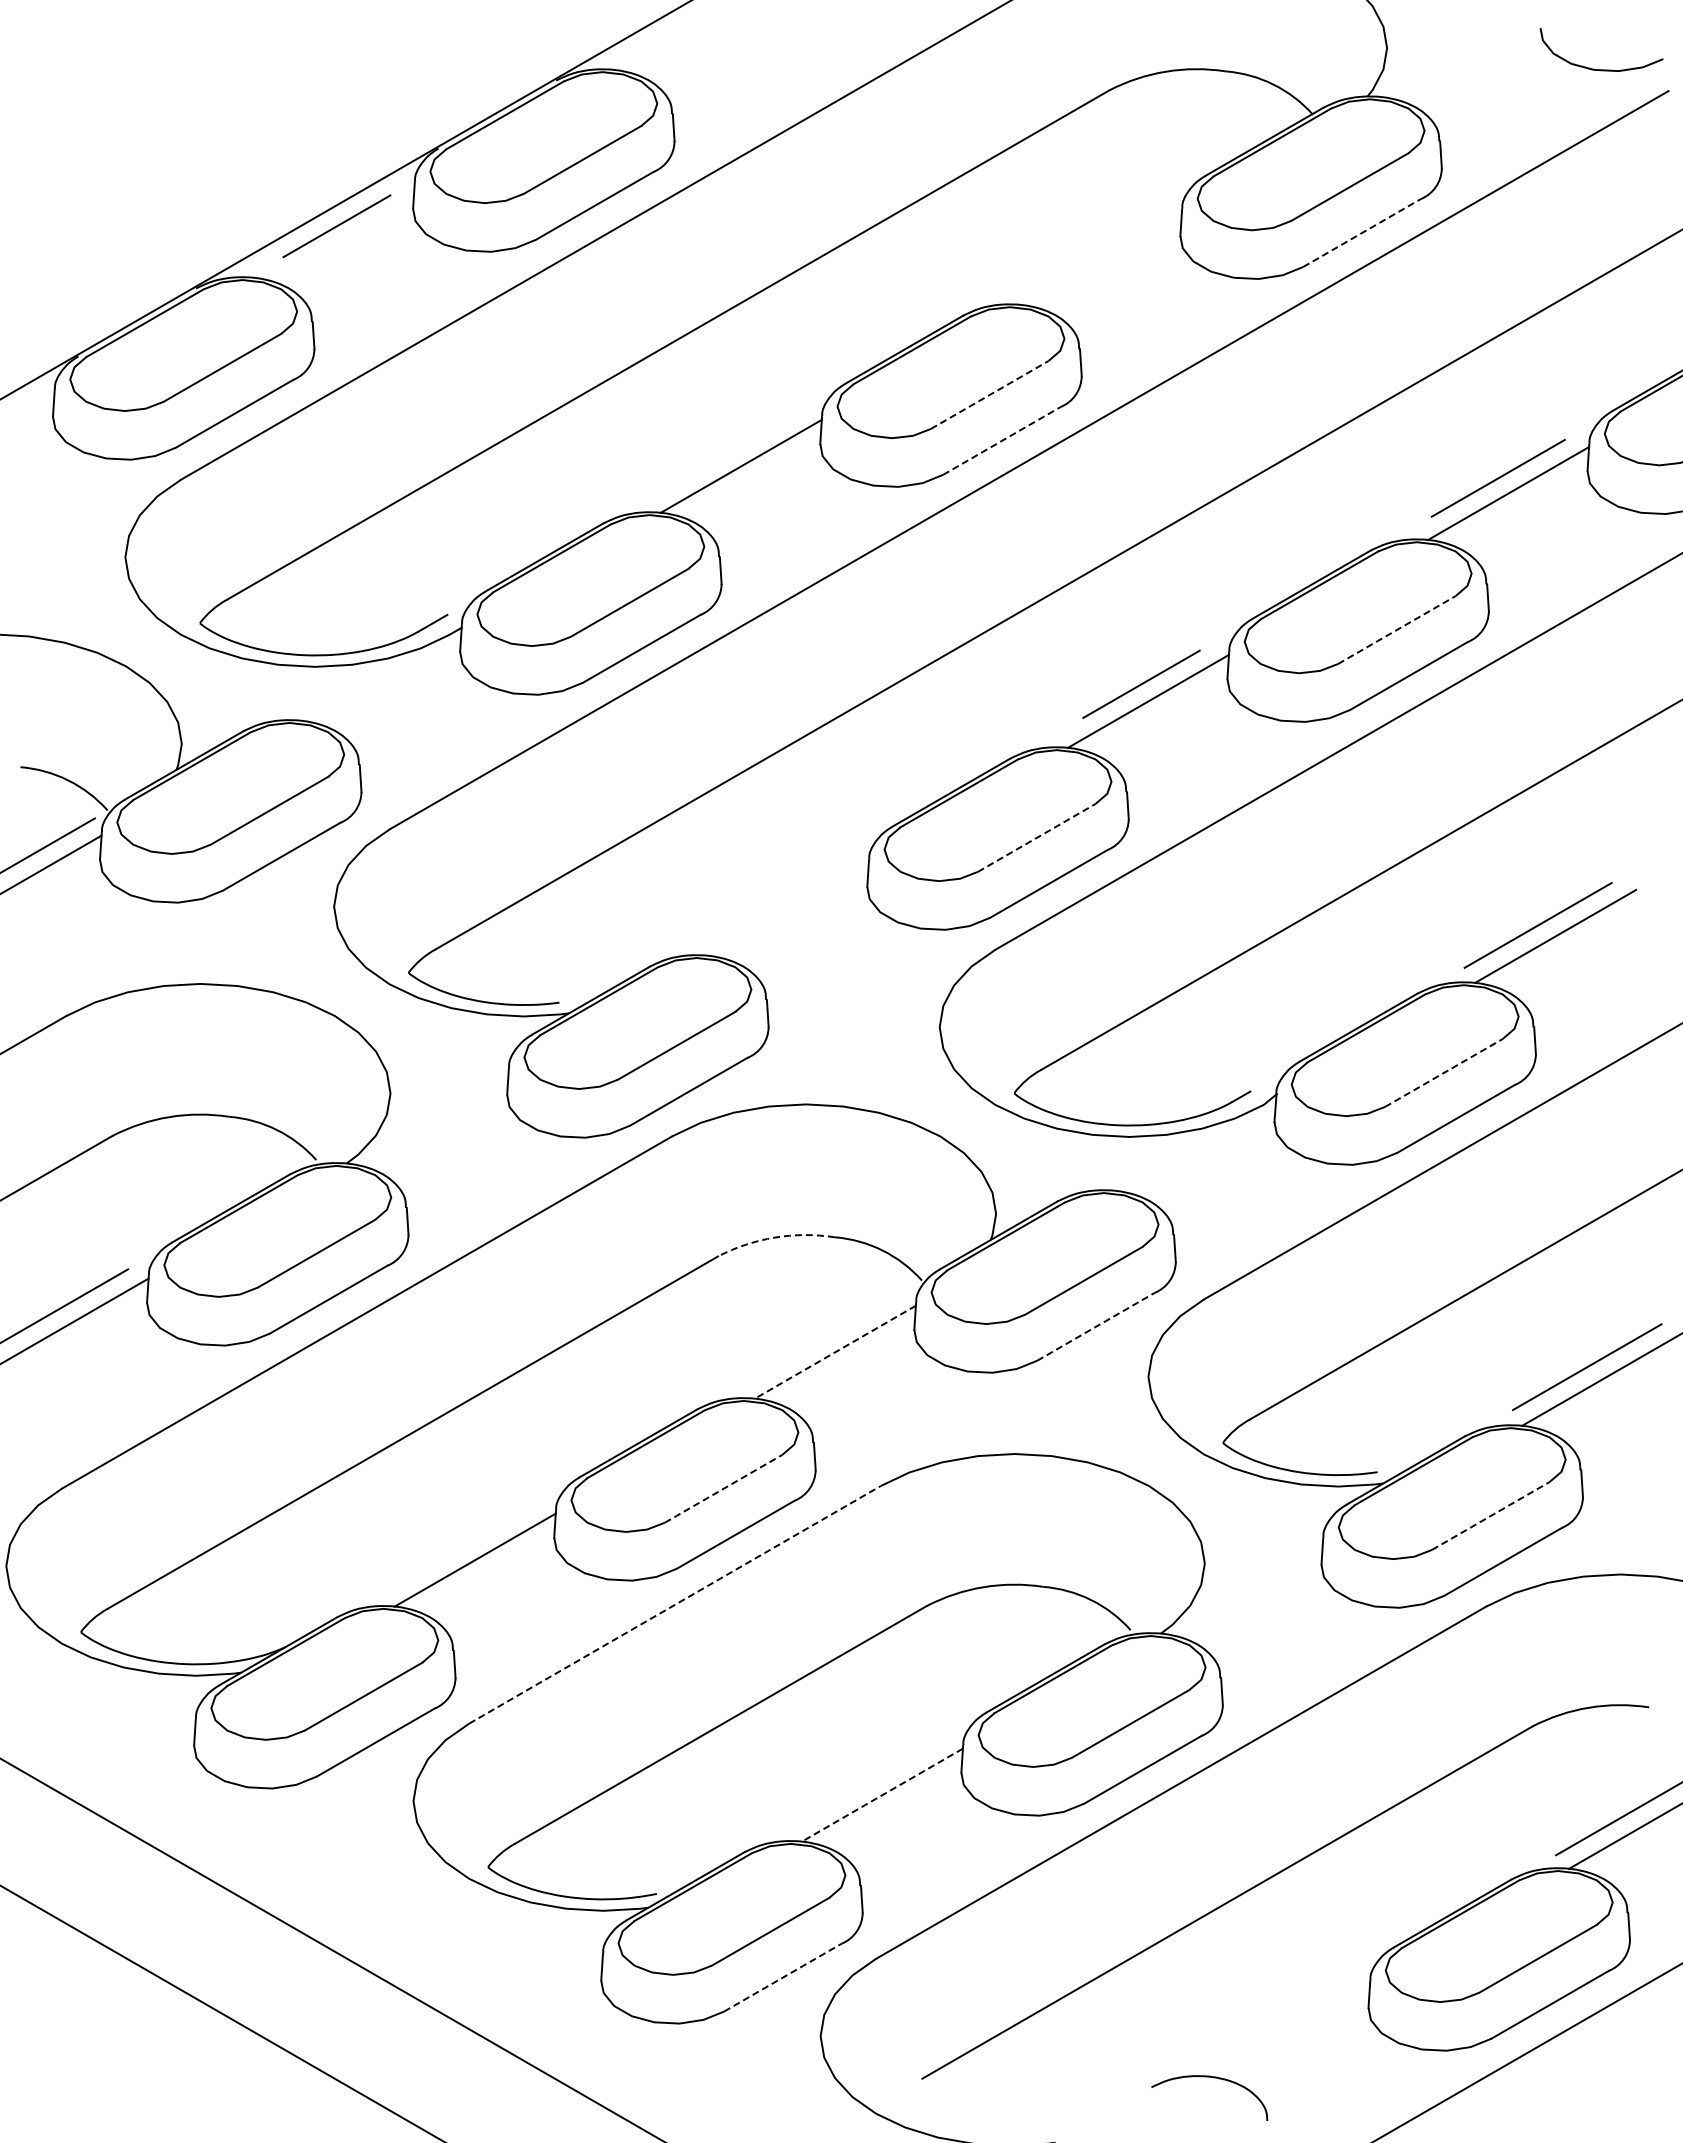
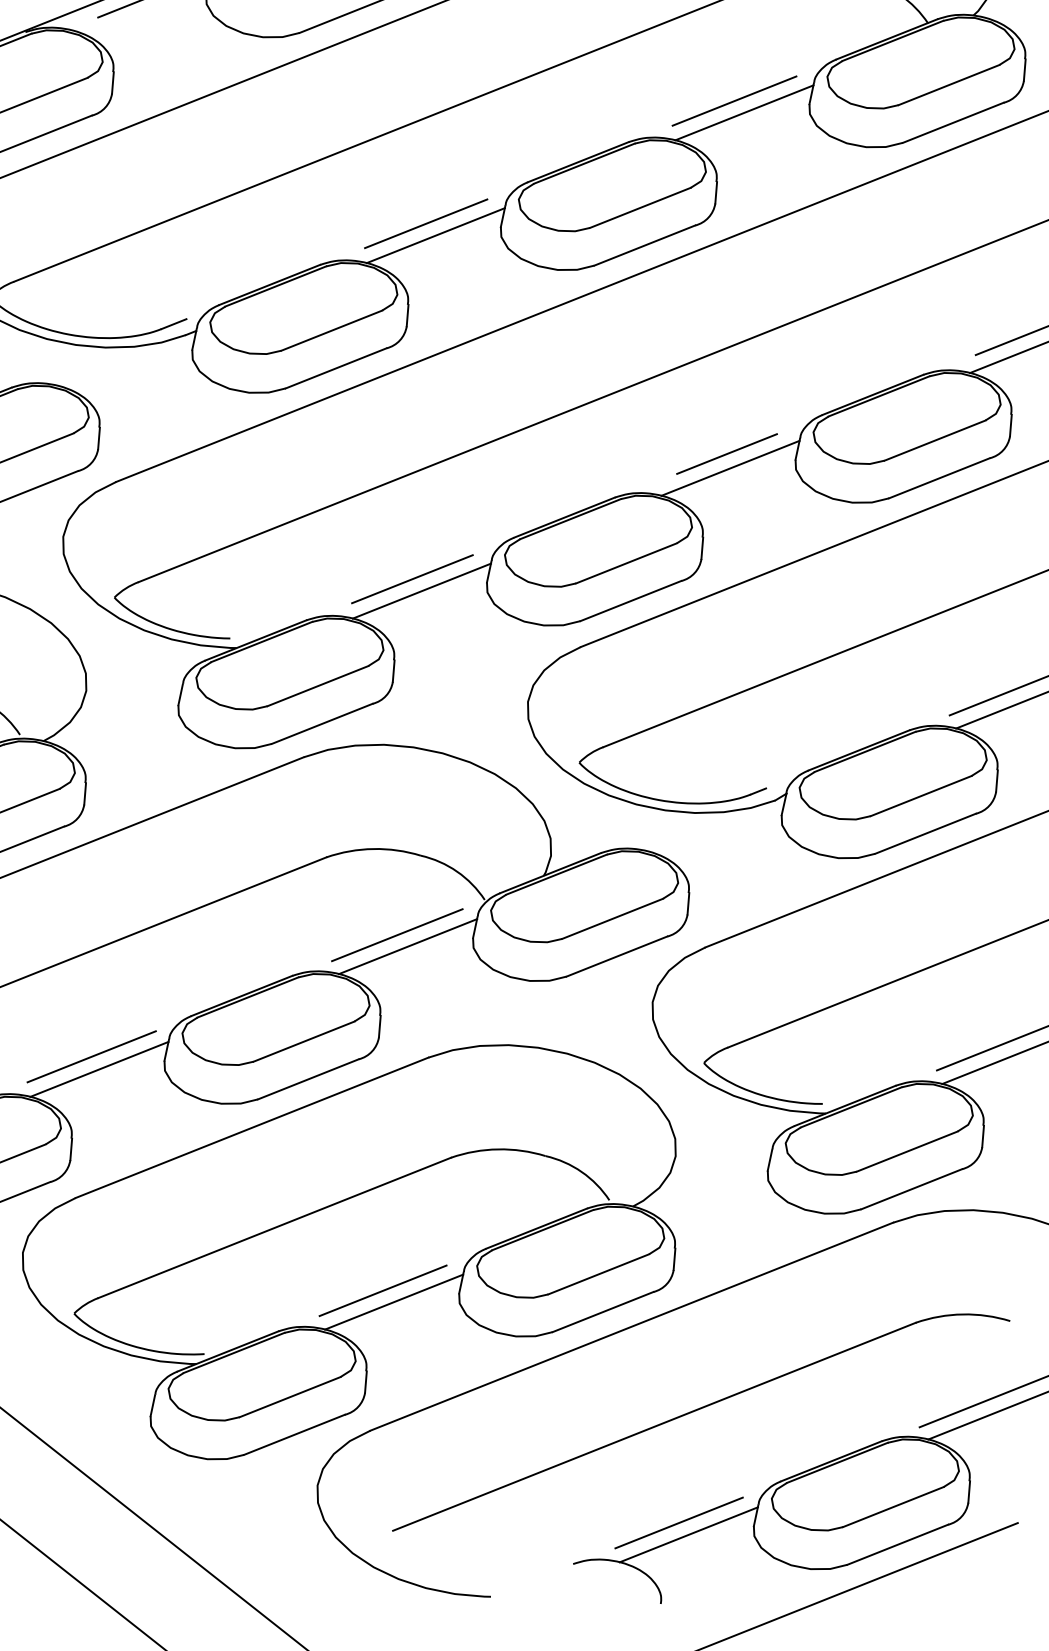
line: (1362, 233) -> (953, 123), dashed -> solid
line: (1086, 245) -> (734, 100), added
line: (1100, 258) -> (743, 112), added
line: (989, 395) -> (640, 208), dashed -> solid
line: (1001, 440) -> (644, 245), dashed -> solid
line: (726, 453) -> (425, 223), added
line: (1396, 630) -> (934, 440), dashed -> solid
line: (1036, 837) -> (626, 562), dashed -> solid
line: (773, 895) -> (411, 578), added
line: (787, 908) -> (421, 590), added
line: (1443, 1073) -> (920, 796), dashed -> solid
arc: (774, 1237) -> (373, 848), dashed -> solid
line: (1095, 1326) -> (616, 956), dashed -> solid
line: (819, 1340) -> (396, 935), added
line: (834, 1352) -> (407, 946), dashed -> solid
line: (723, 1488) -> (303, 1041), dashed -> solid
line: (1490, 1515) -> (907, 1151), dashed -> solid
line: (463, 1545) -> (91, 1056), added
line: (674, 1604) -> (251, 1127), dashed -> solid
line: (866, 1782) -> (383, 1290), added
line: (881, 1795) -> (393, 1302), dashed -> solid
line: (782, 1977) -> (294, 1434), dashed -> solid
line: (1275, 2017) -> (679, 1523), added
line: (1289, 2029) -> (688, 1534), added

